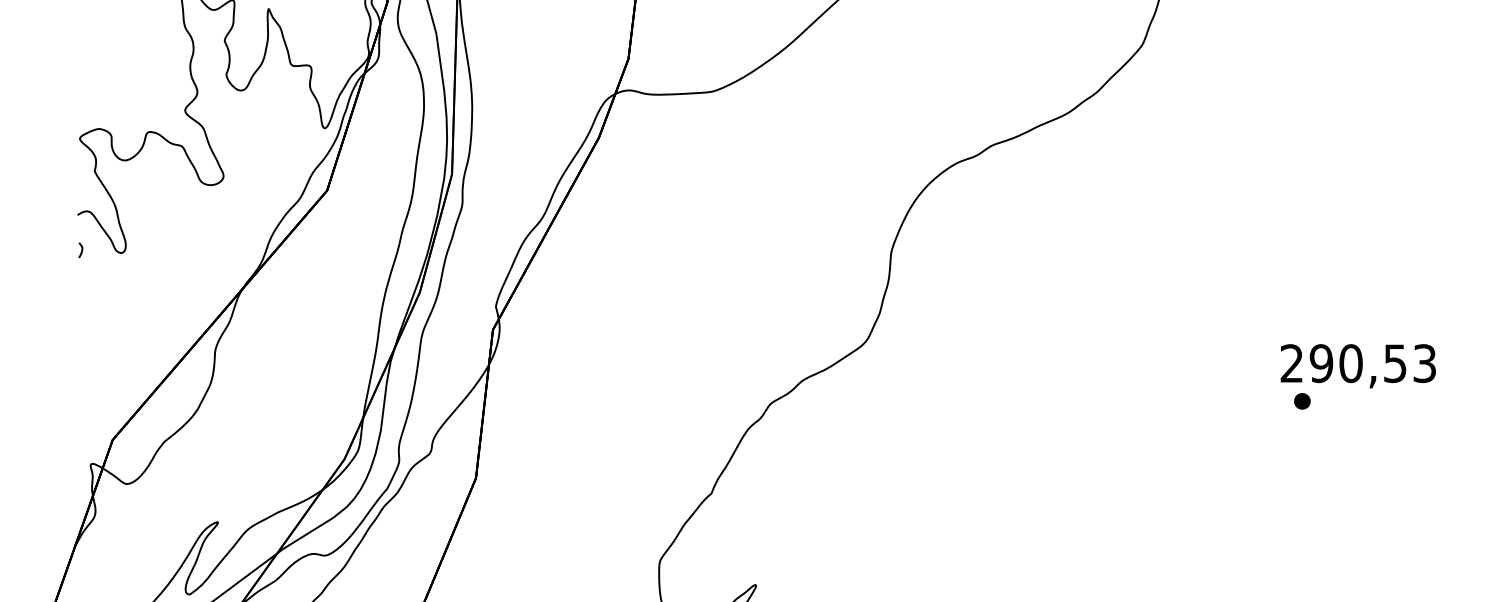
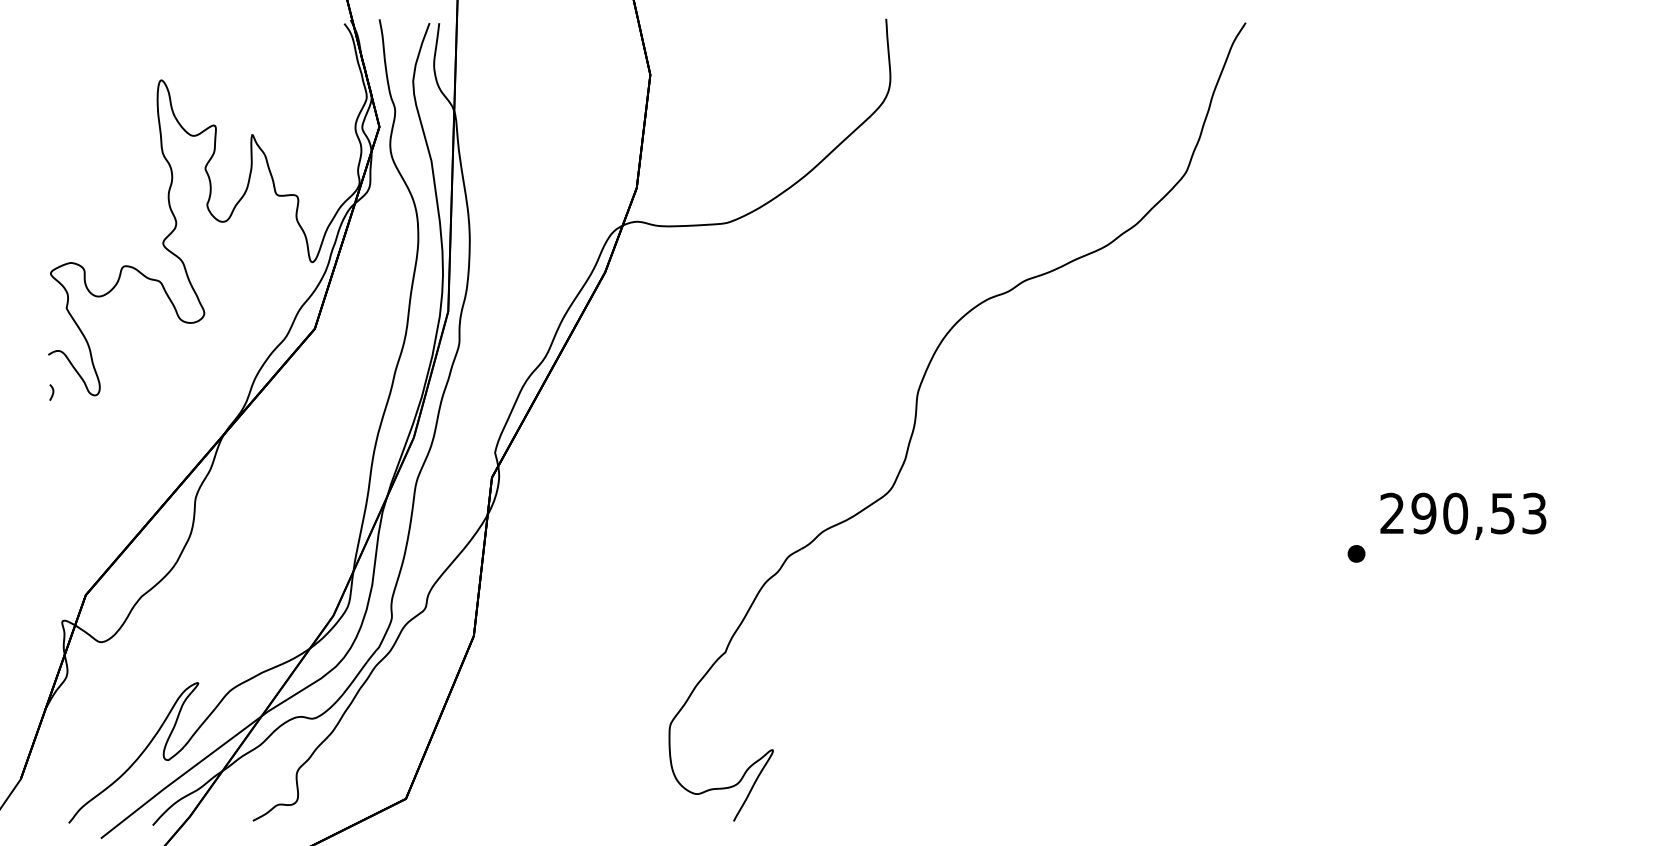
text: (1358, 365) -> (1463, 515), moved

